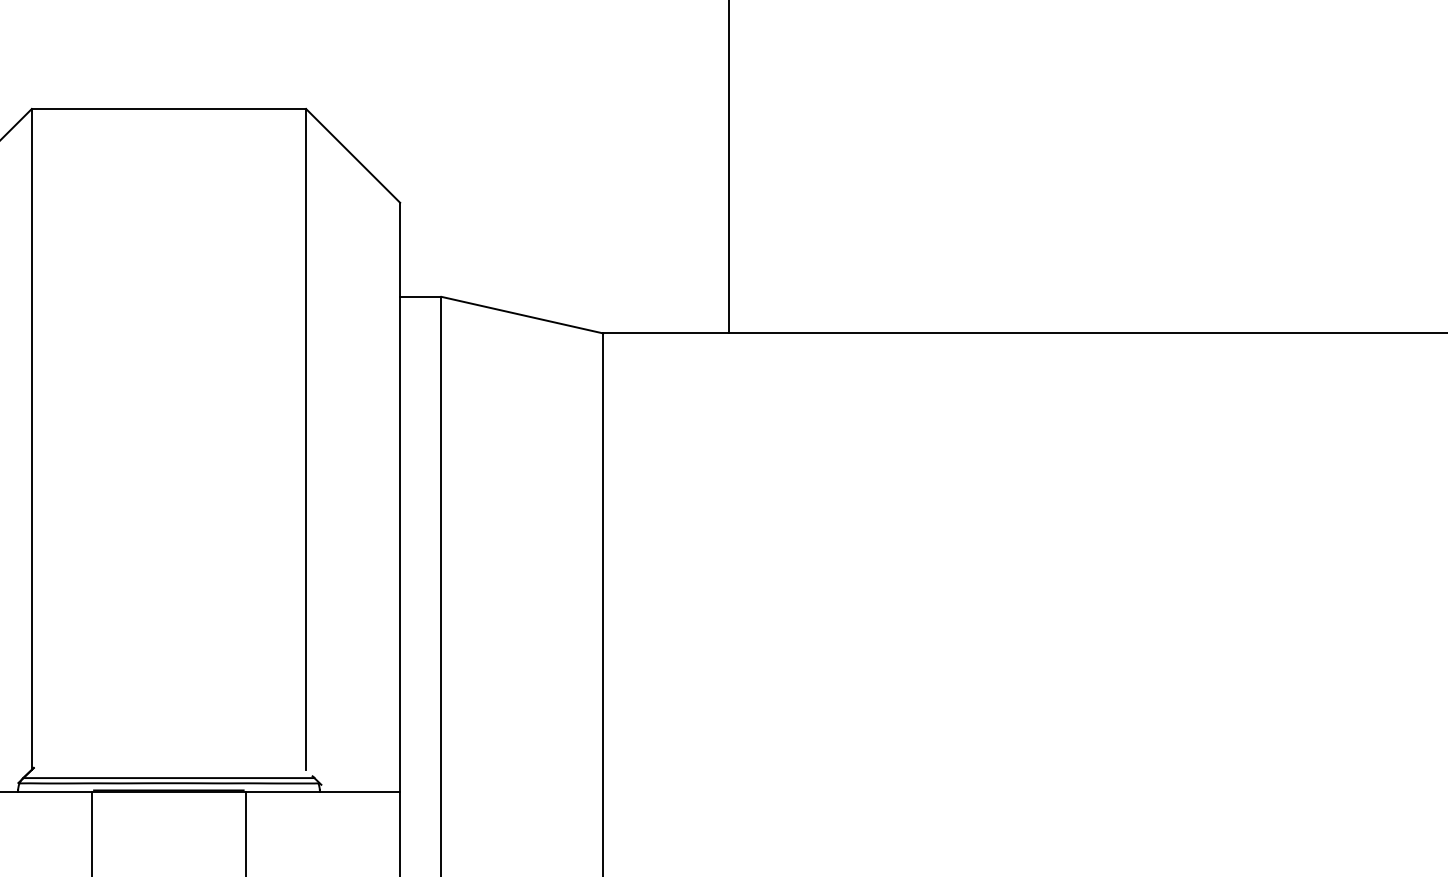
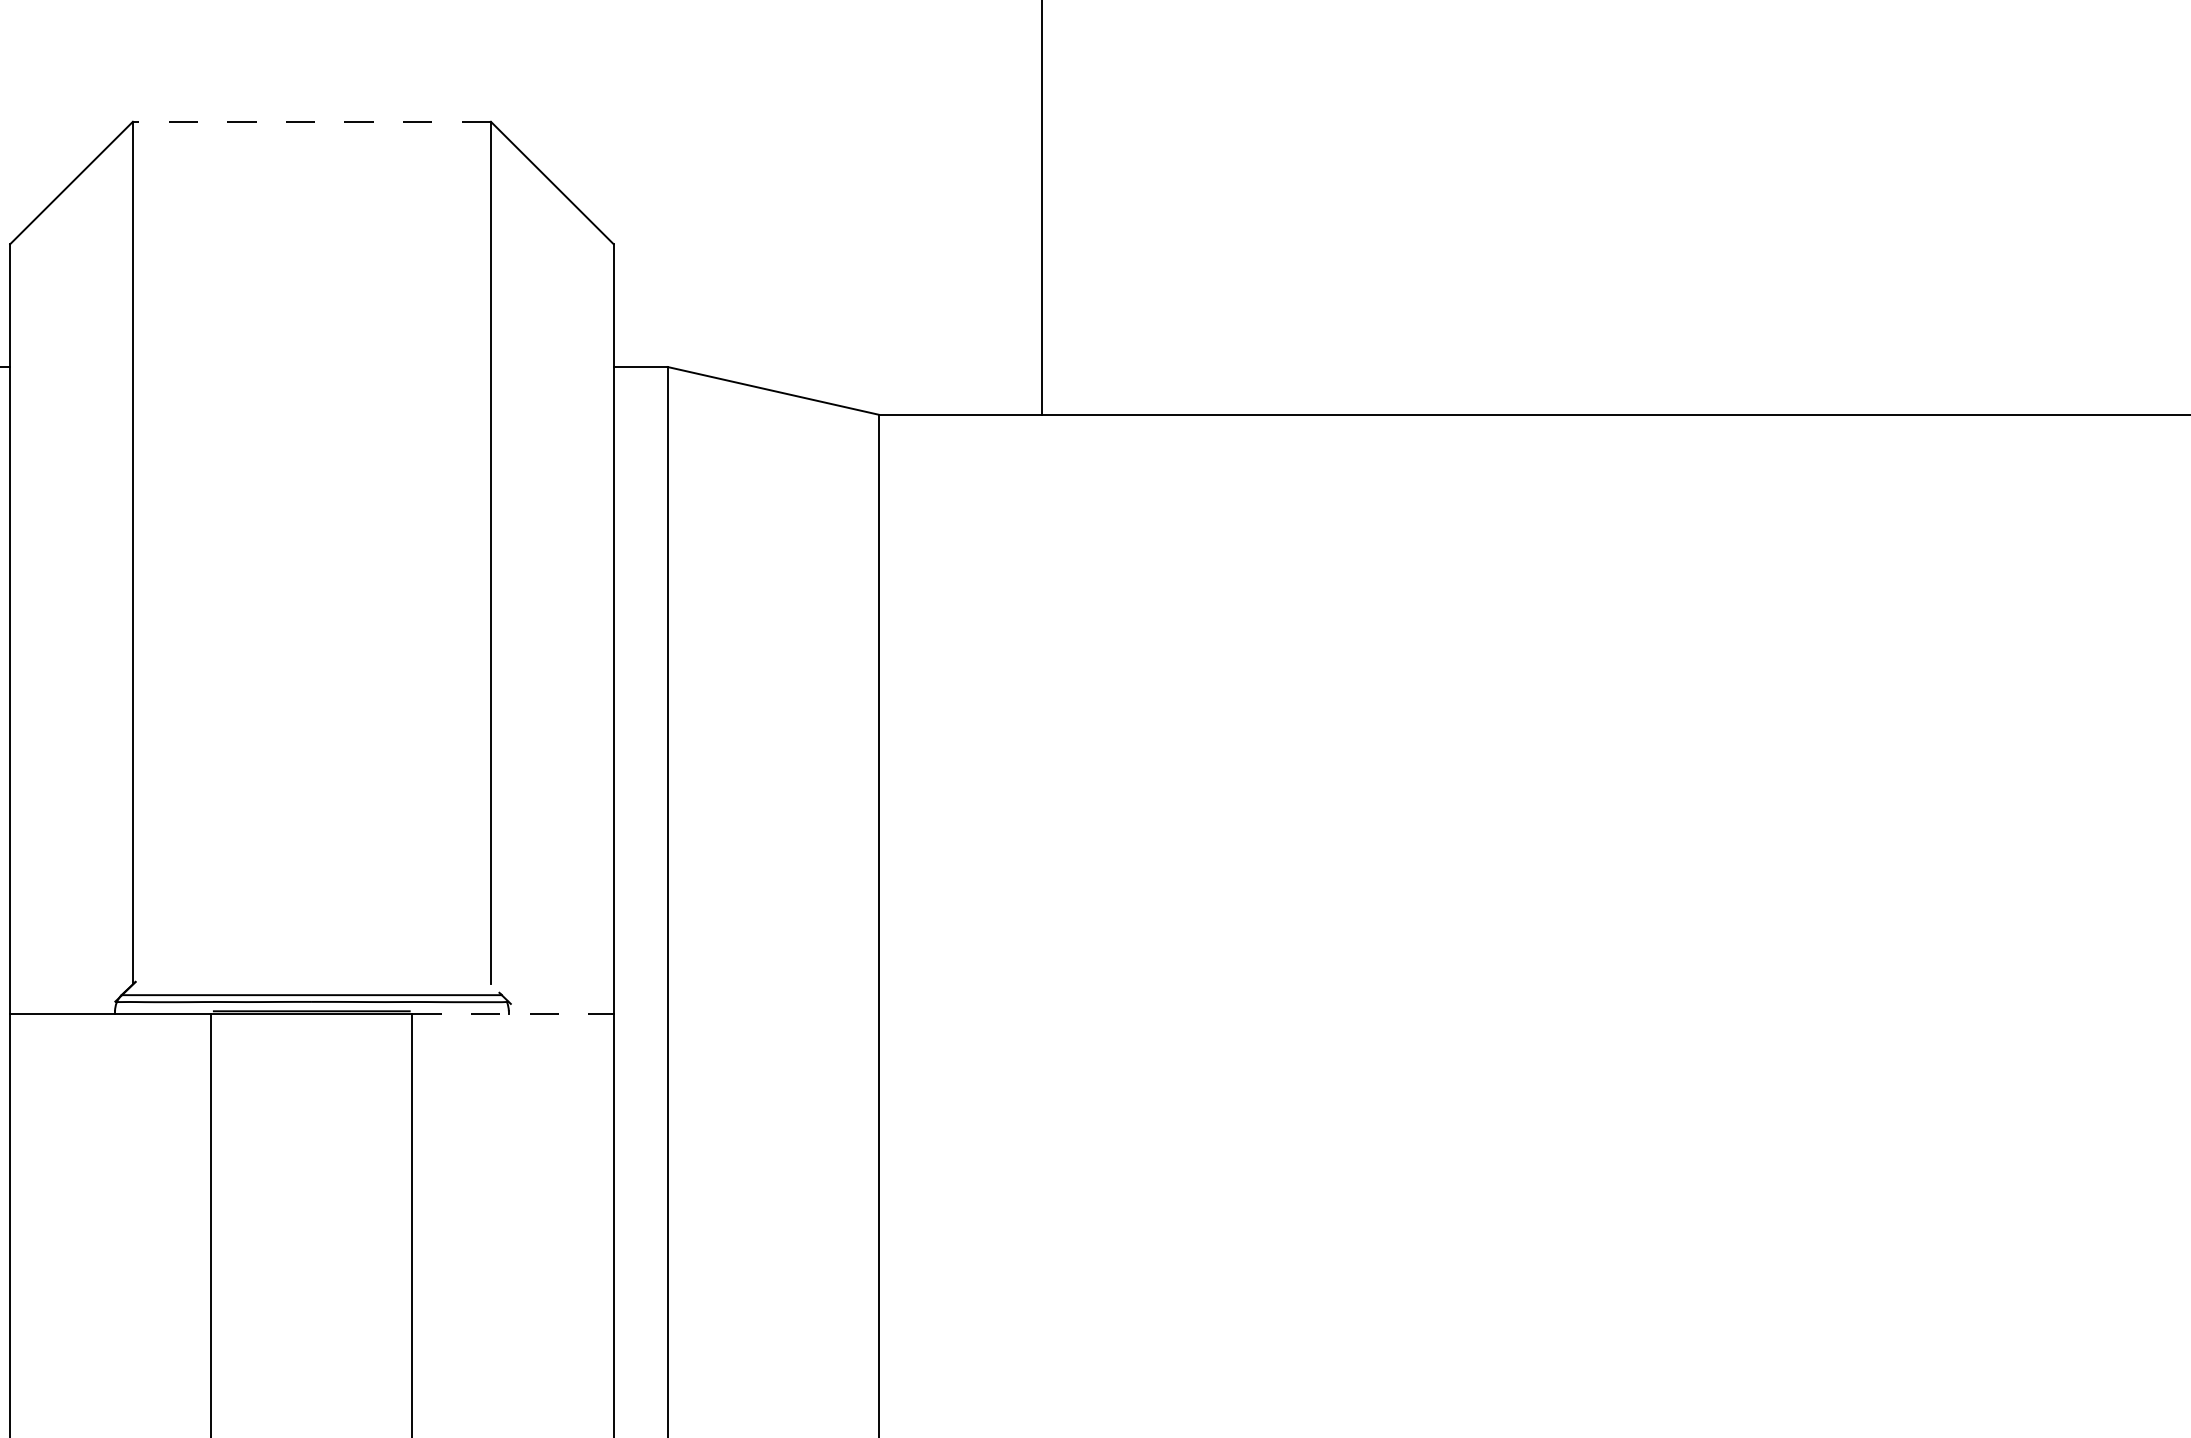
line: (168, 108) -> (311, 121), solid -> dashed
line: (323, 792) -> (513, 1013), solid -> dashed

